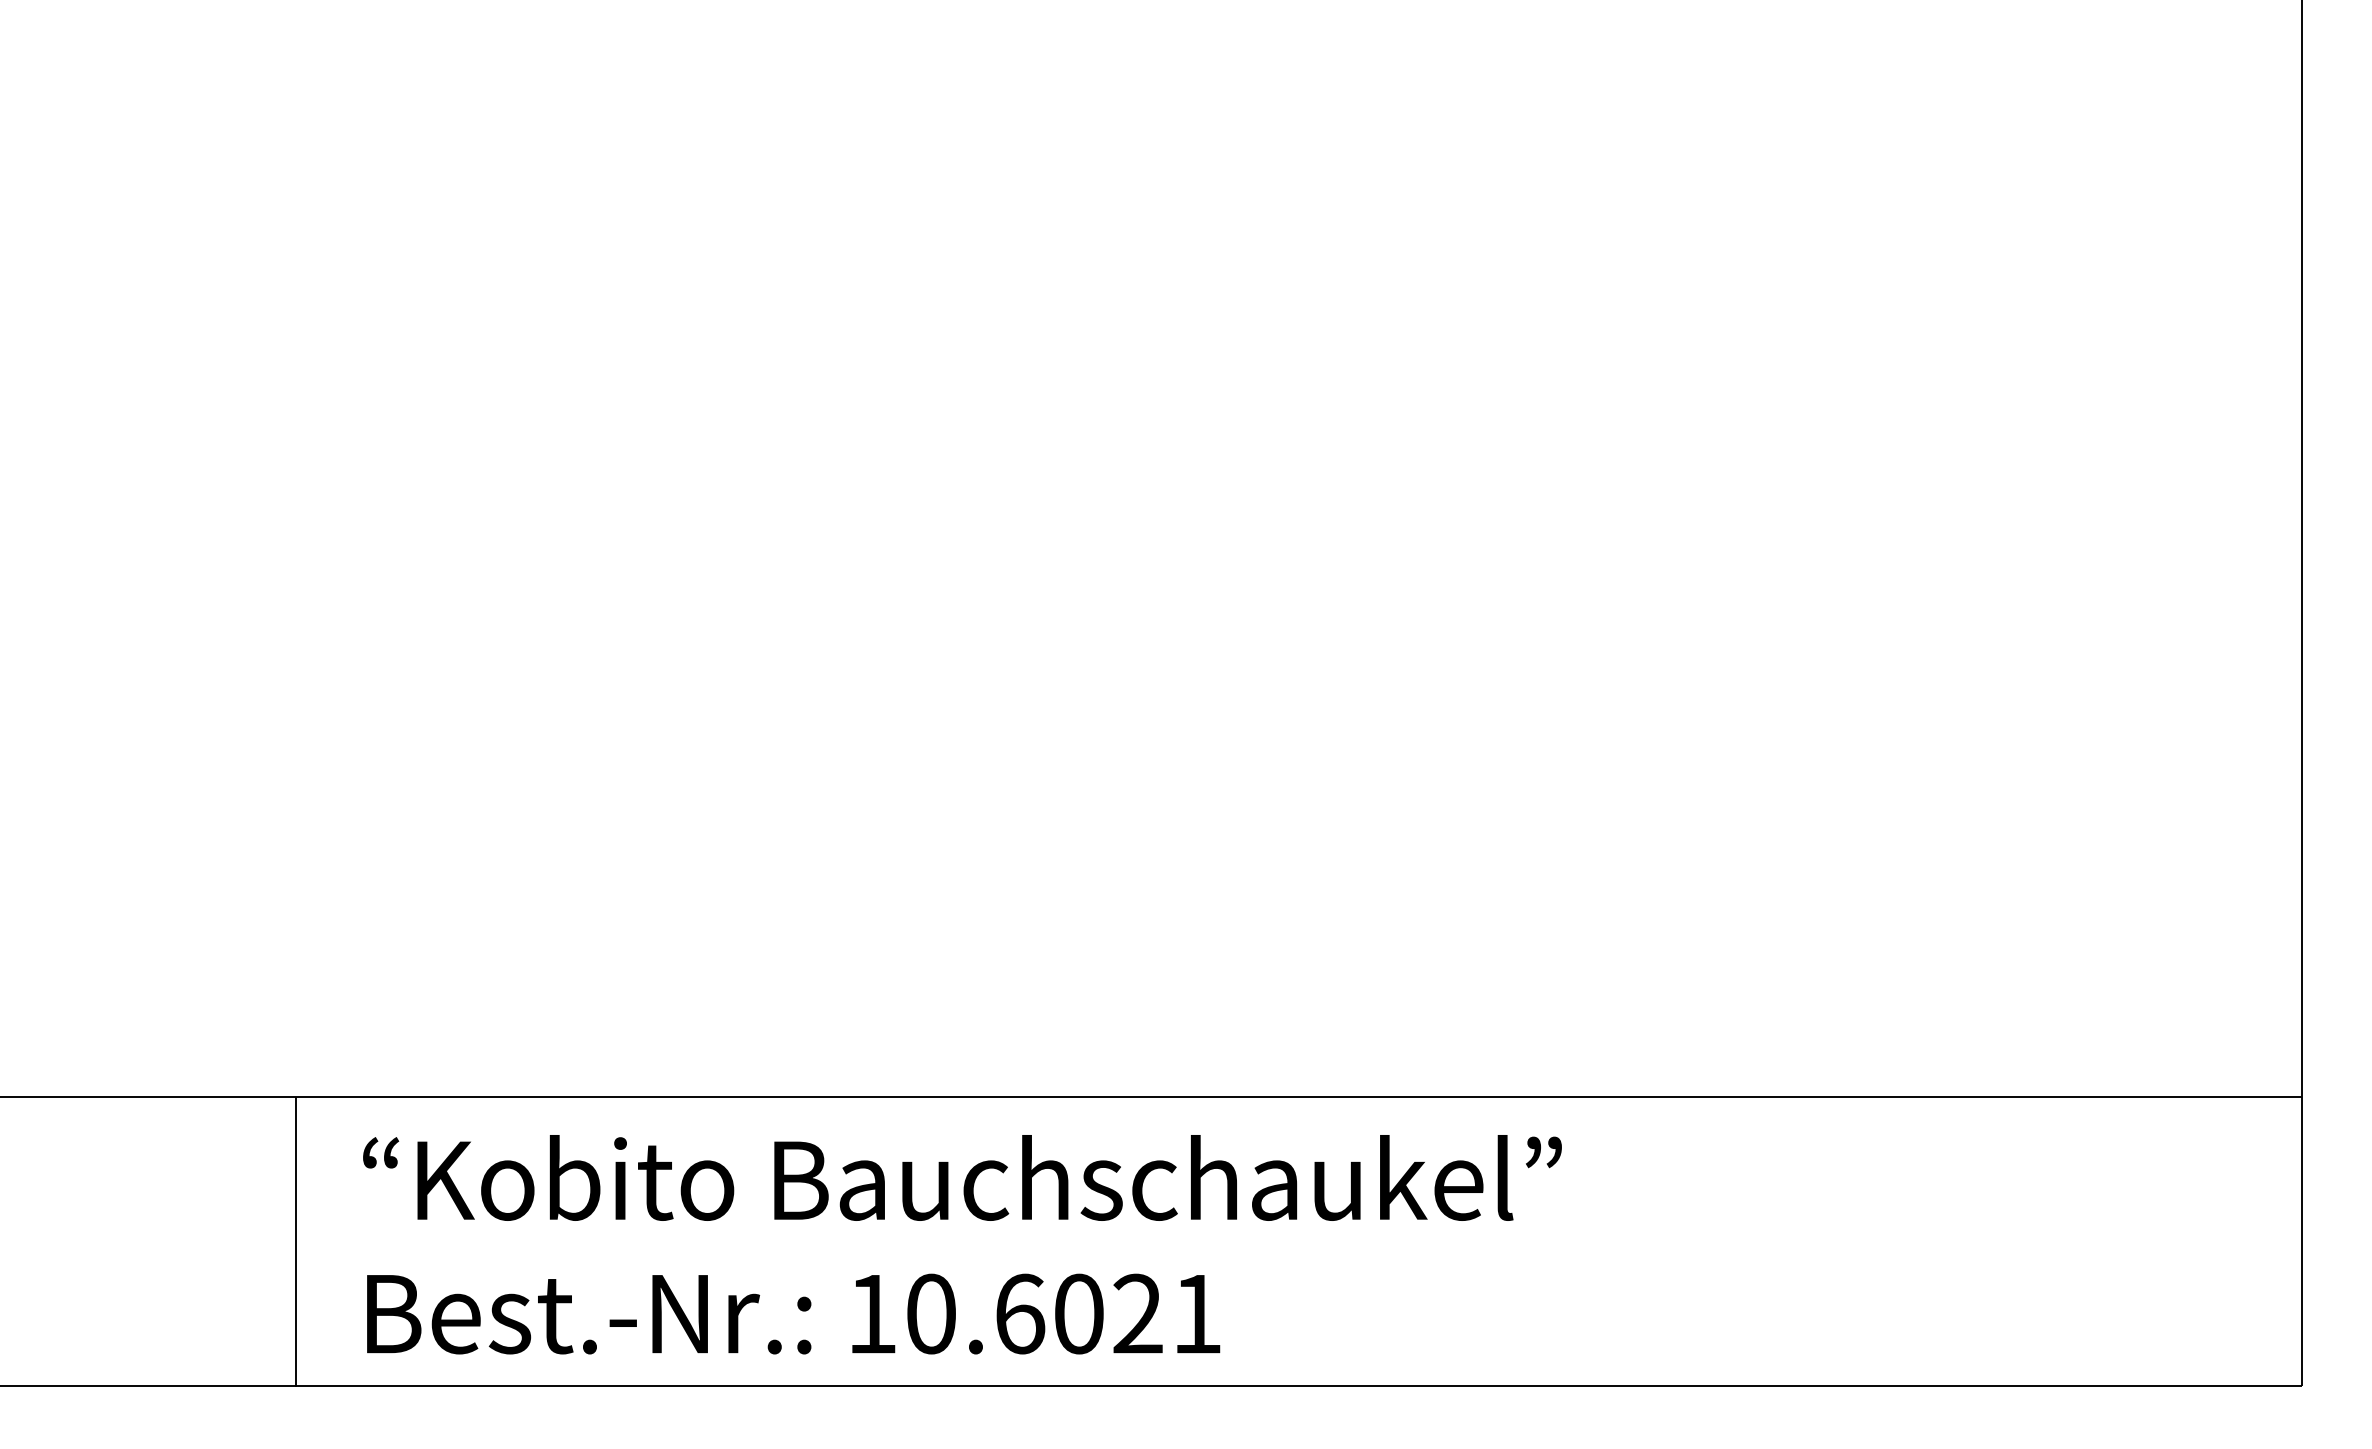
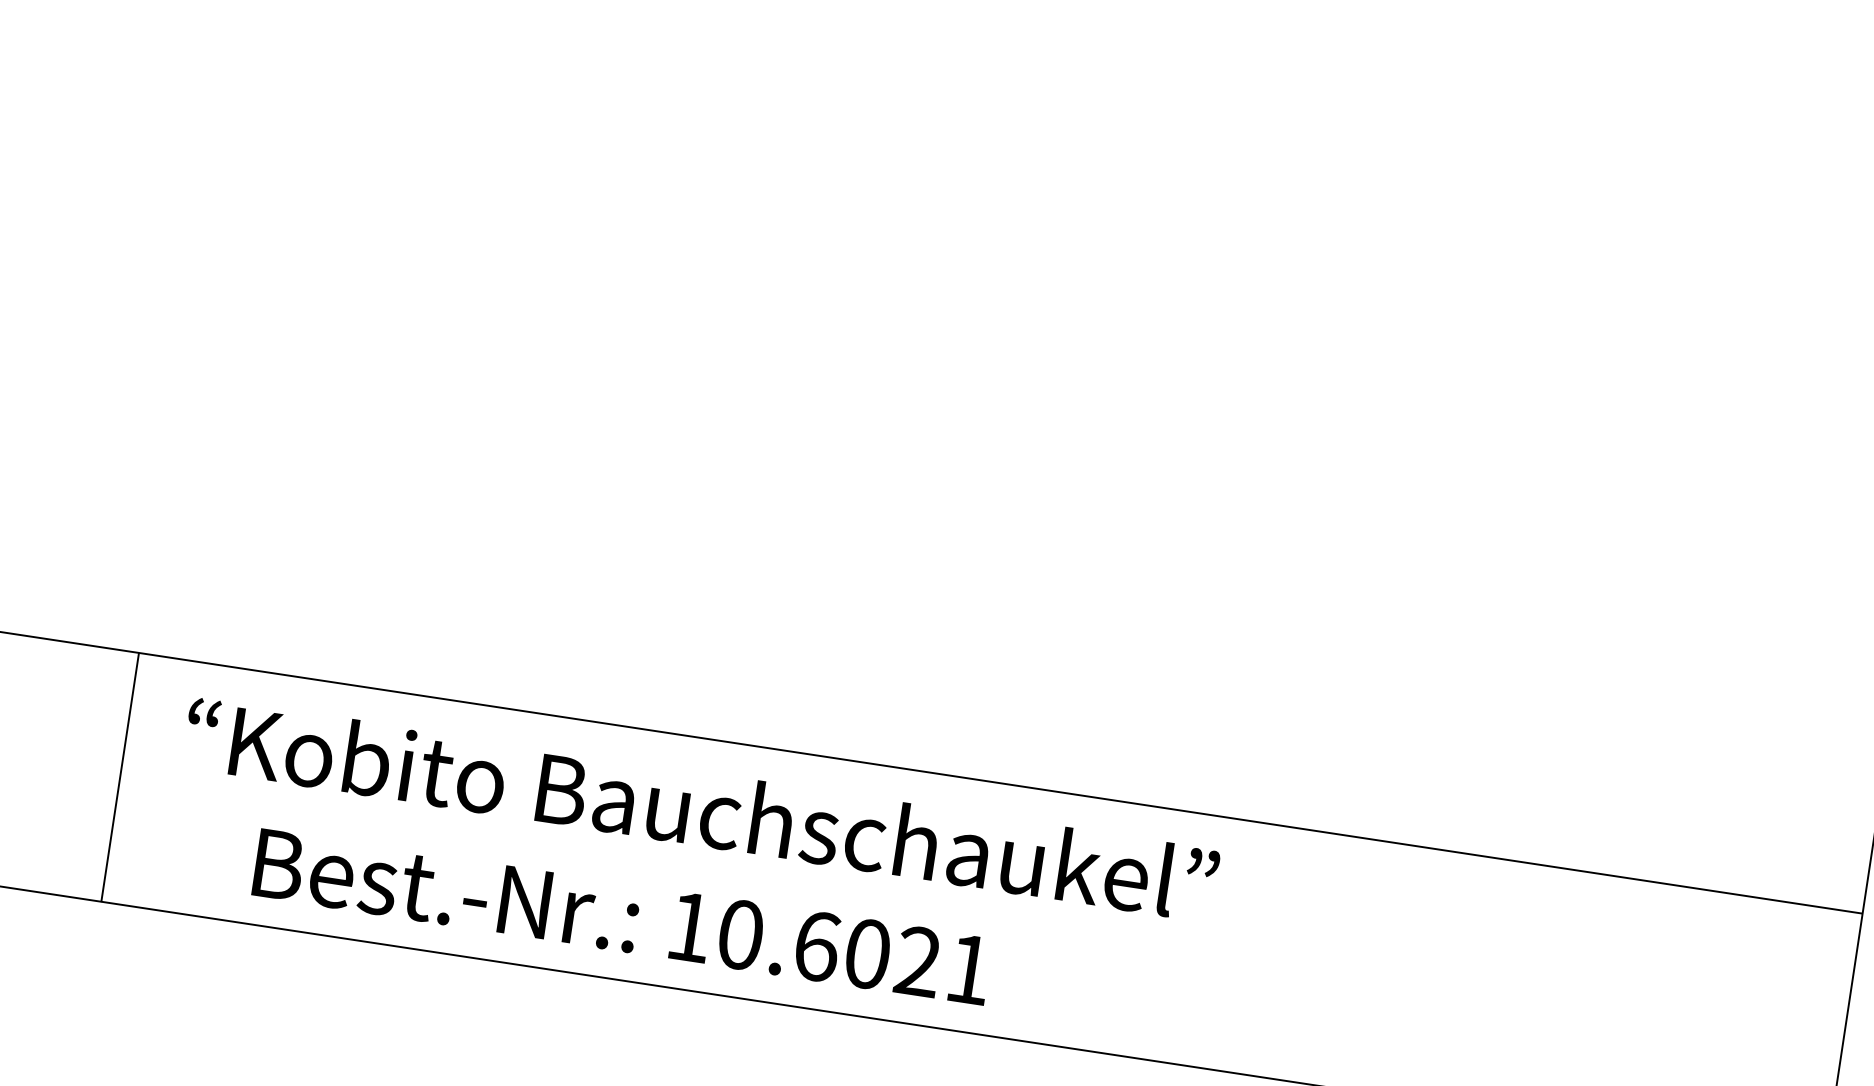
text: (793, 1313) -> (622, 916), moved

